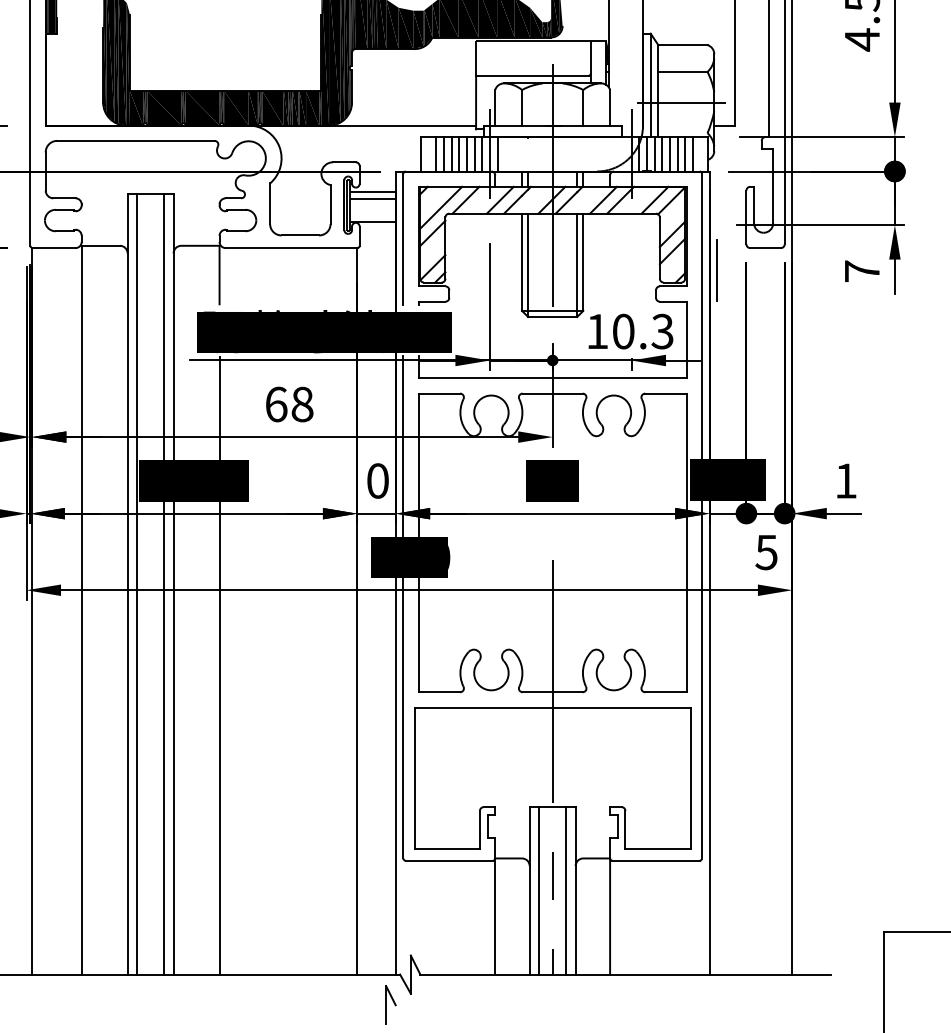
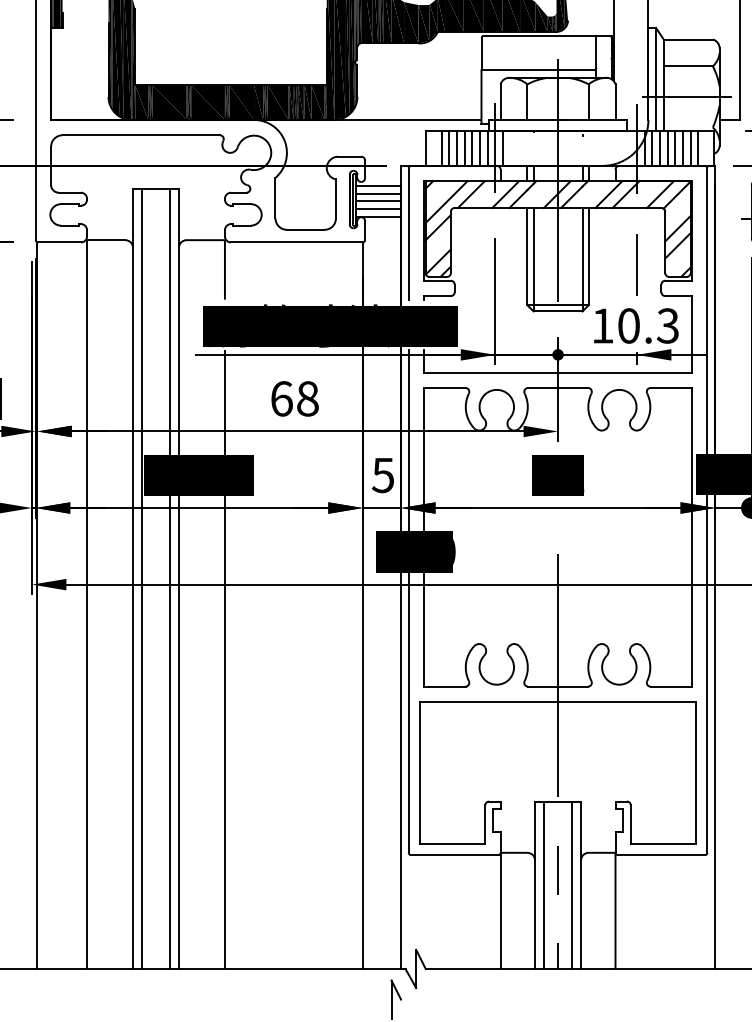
line: (372, 206) -> (377, 200), added
line: (372, 214) -> (377, 208), added
line: (716, 270) -> (636, 264), moved
text: (377, 480) -> (382, 474), 0 -> 5

